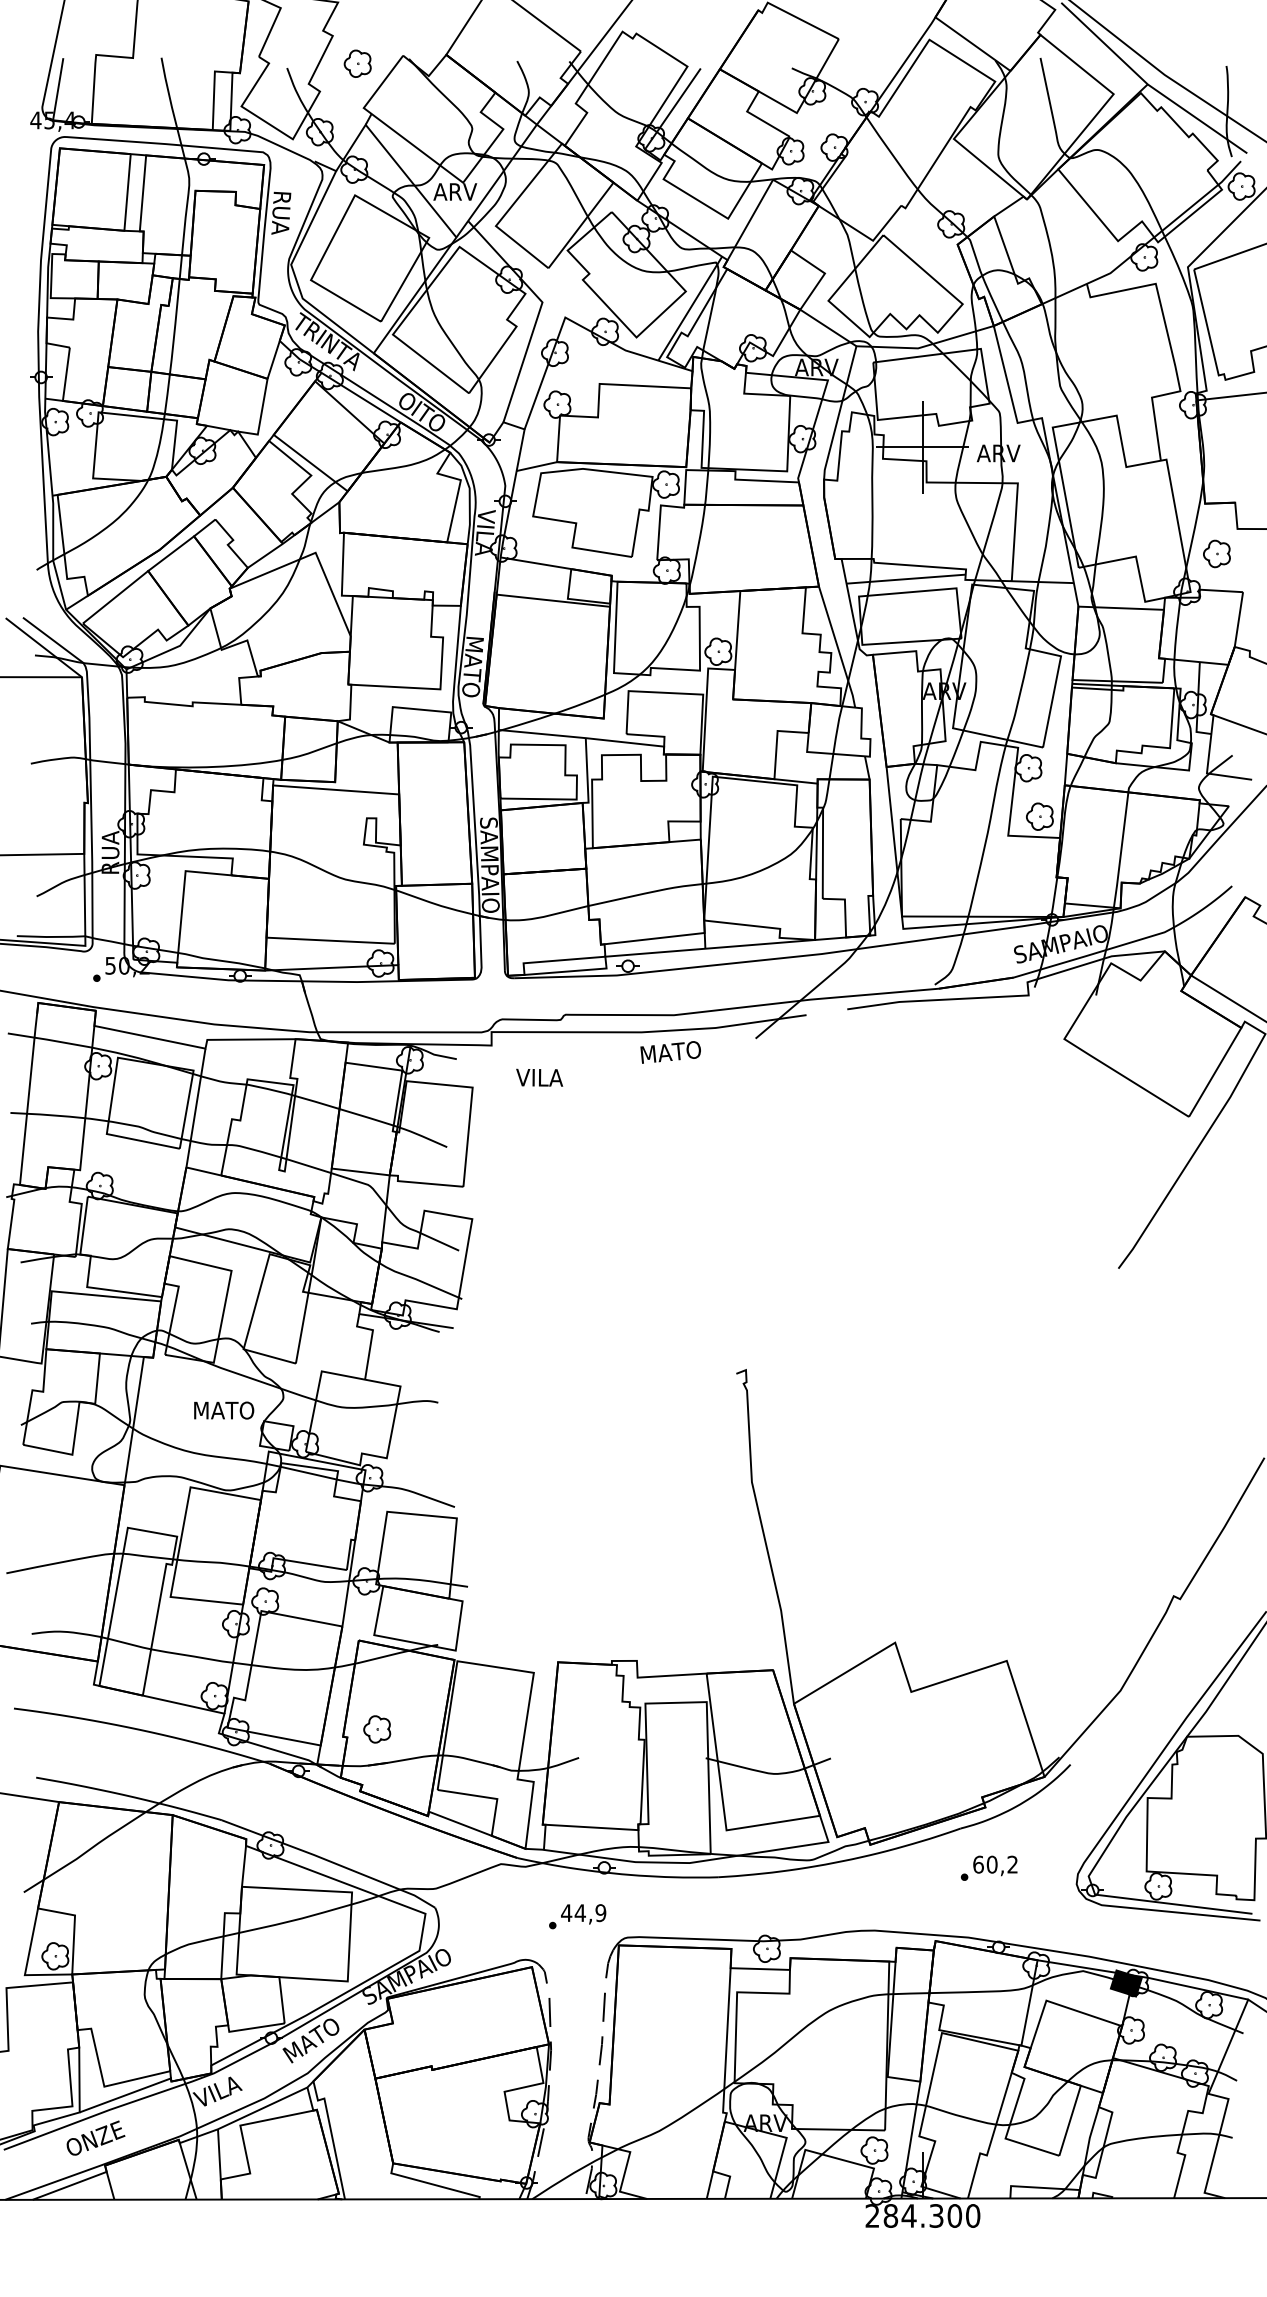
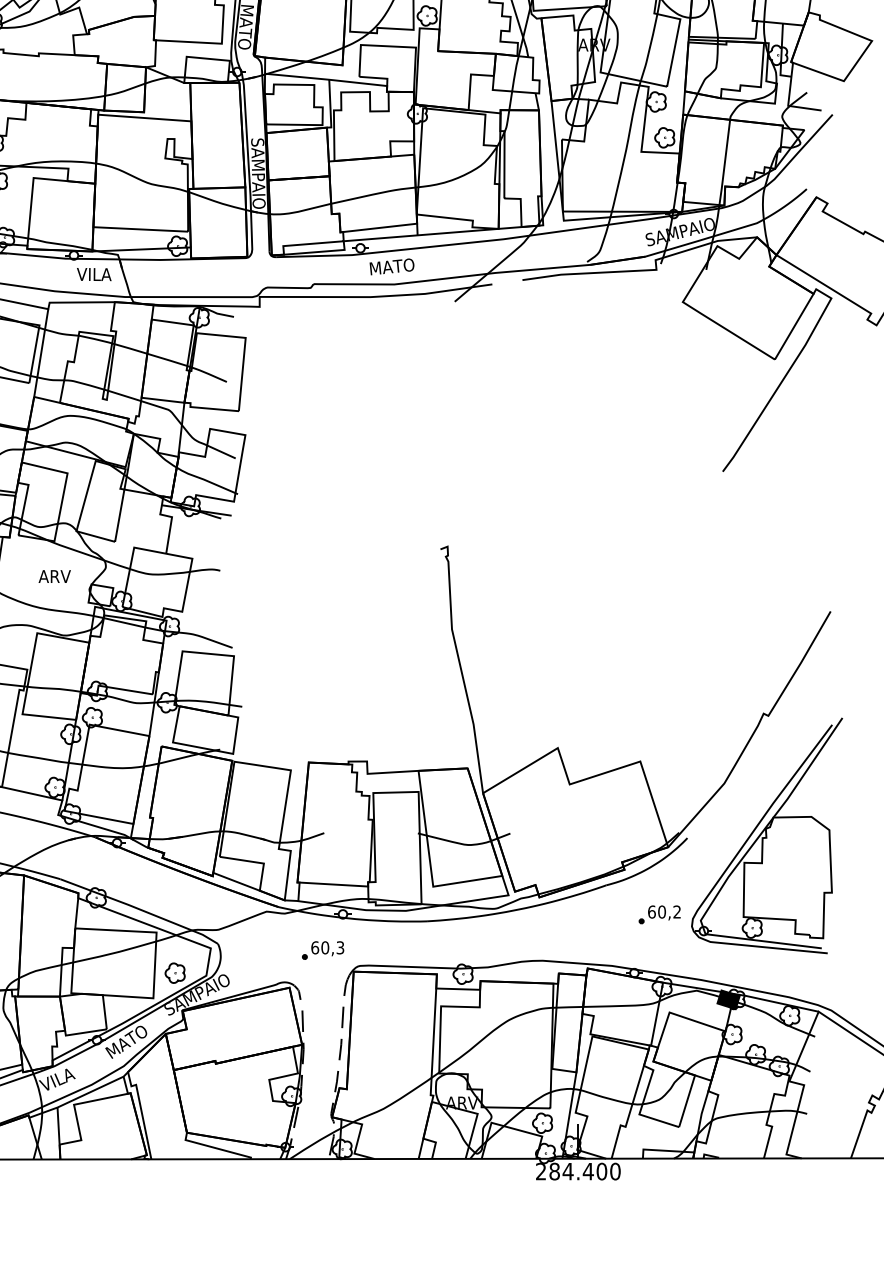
text: (670, 1052) -> (391, 266), moved
text: (539, 1077) -> (94, 274), moved
text: (223, 1410) -> (61, 576), MATO -> ARV
part: (377, 1729) -> (175, 973), moved
part: (988, 1867) -> (659, 914), moved
text: (583, 1913) -> (327, 948), 44,9 -> 60,3
text: (936, 2215) -> (588, 1171), 284.300 -> 284.400

